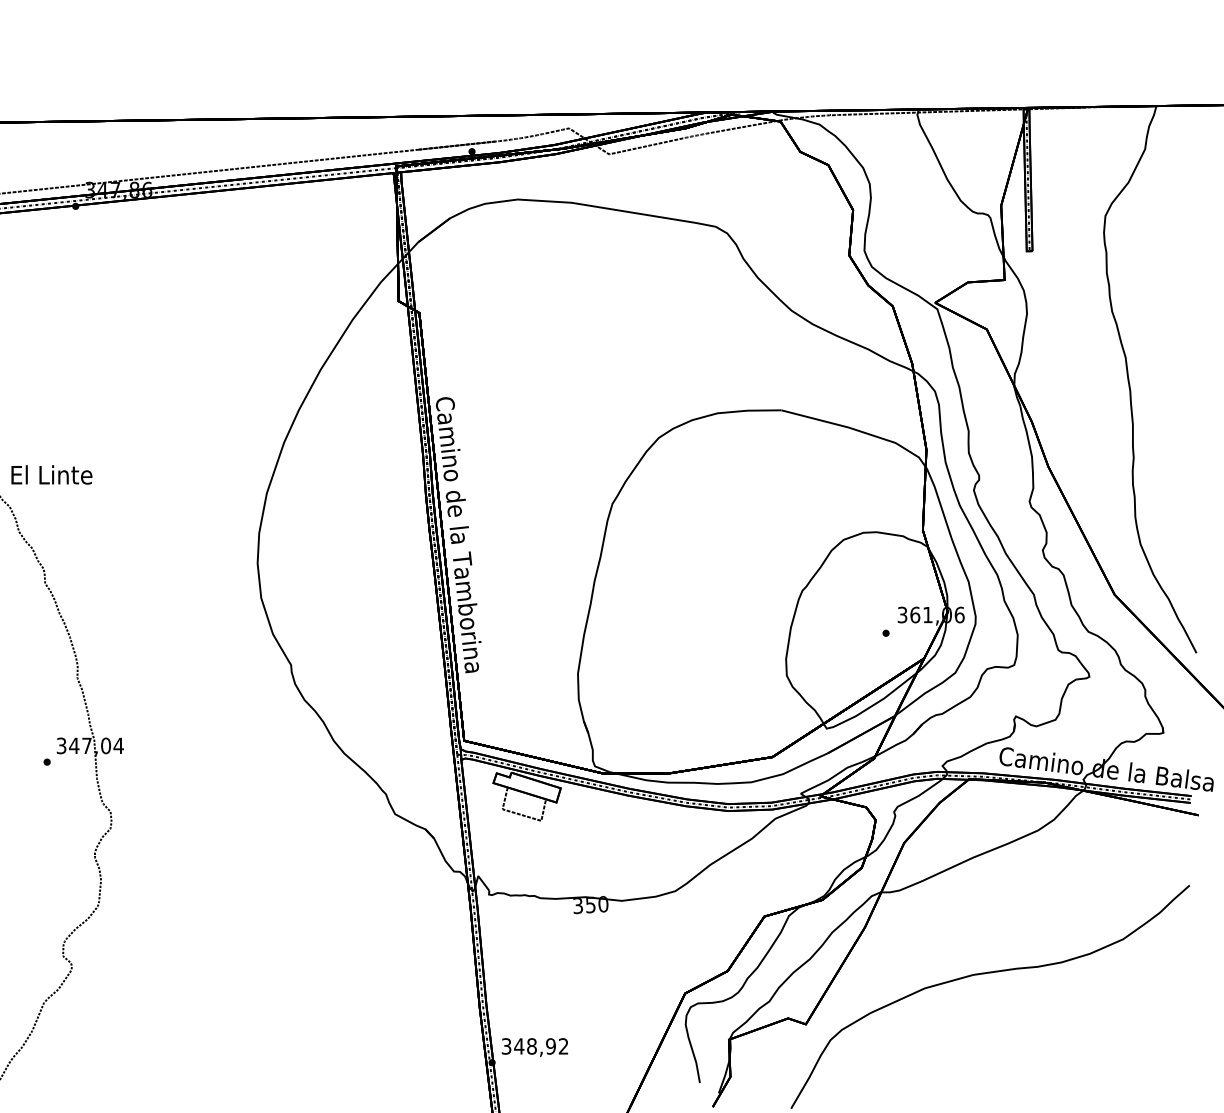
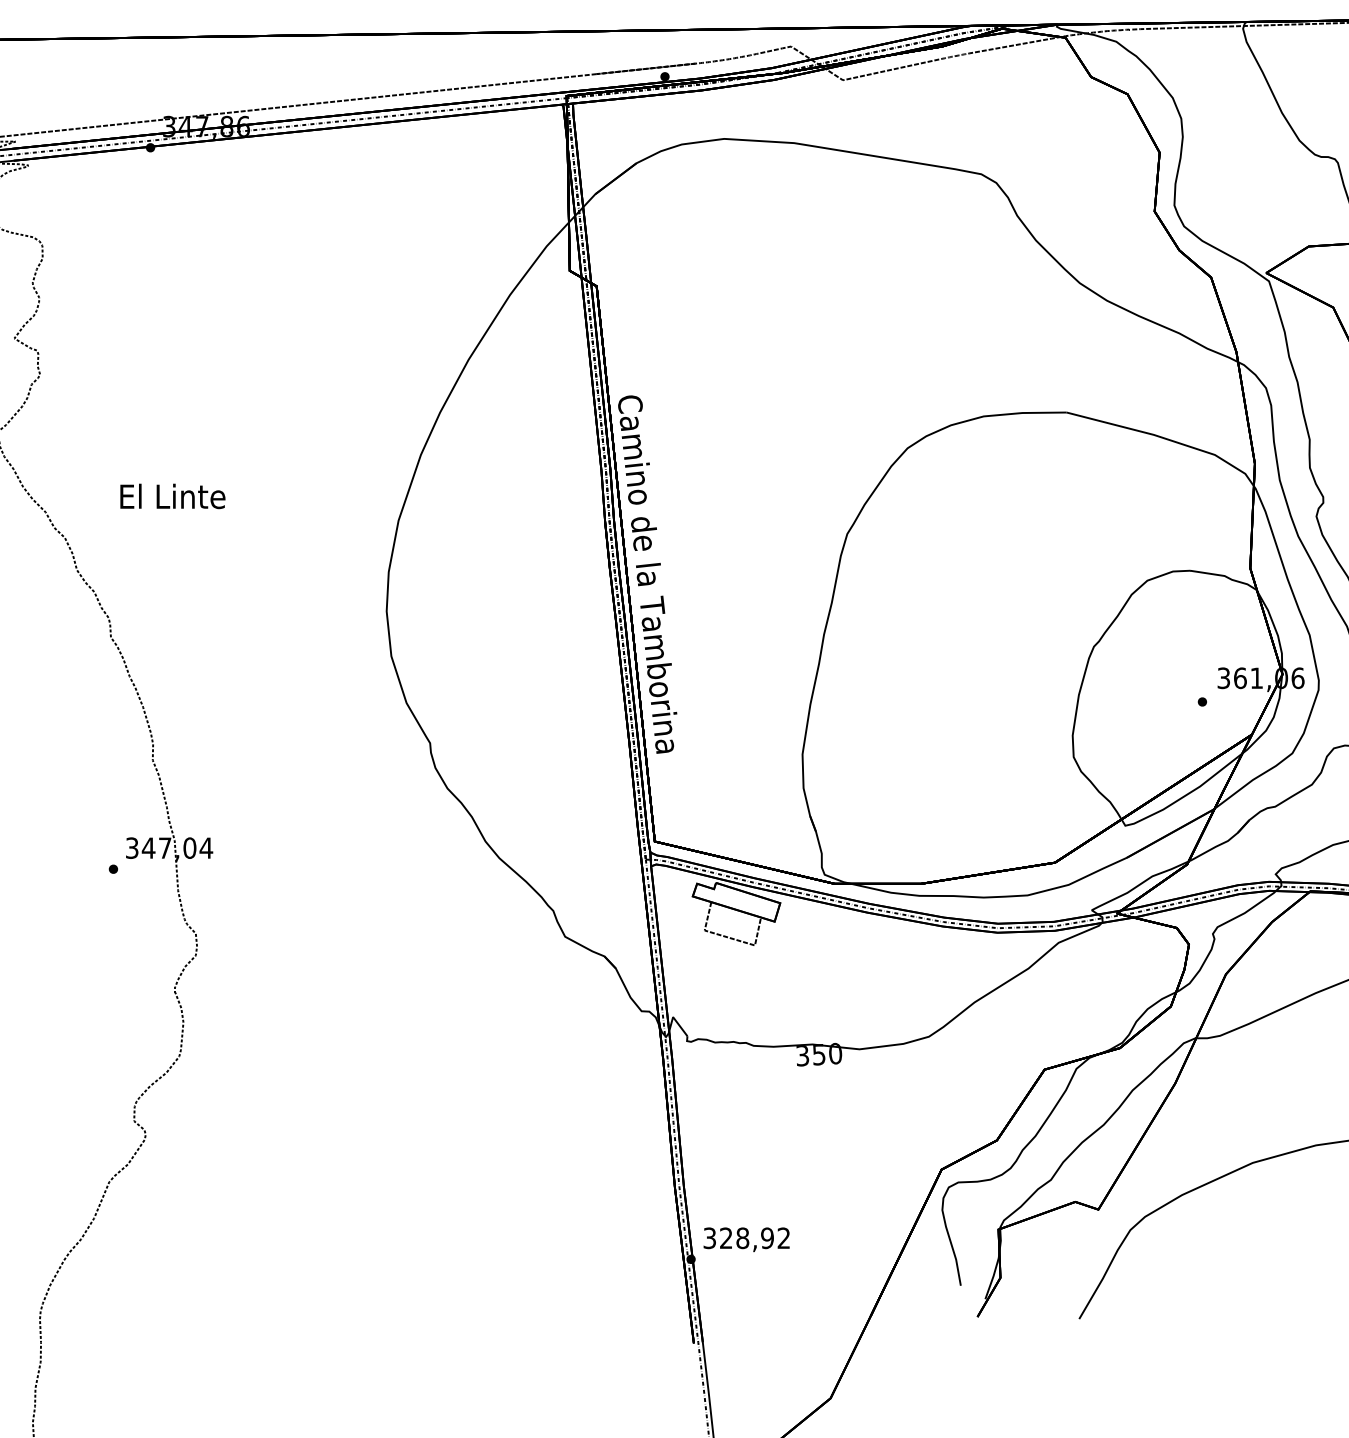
text: (51, 474) -> (172, 495), moved
text: (519, 1046) -> (726, 1238), 348,92 -> 328,92

